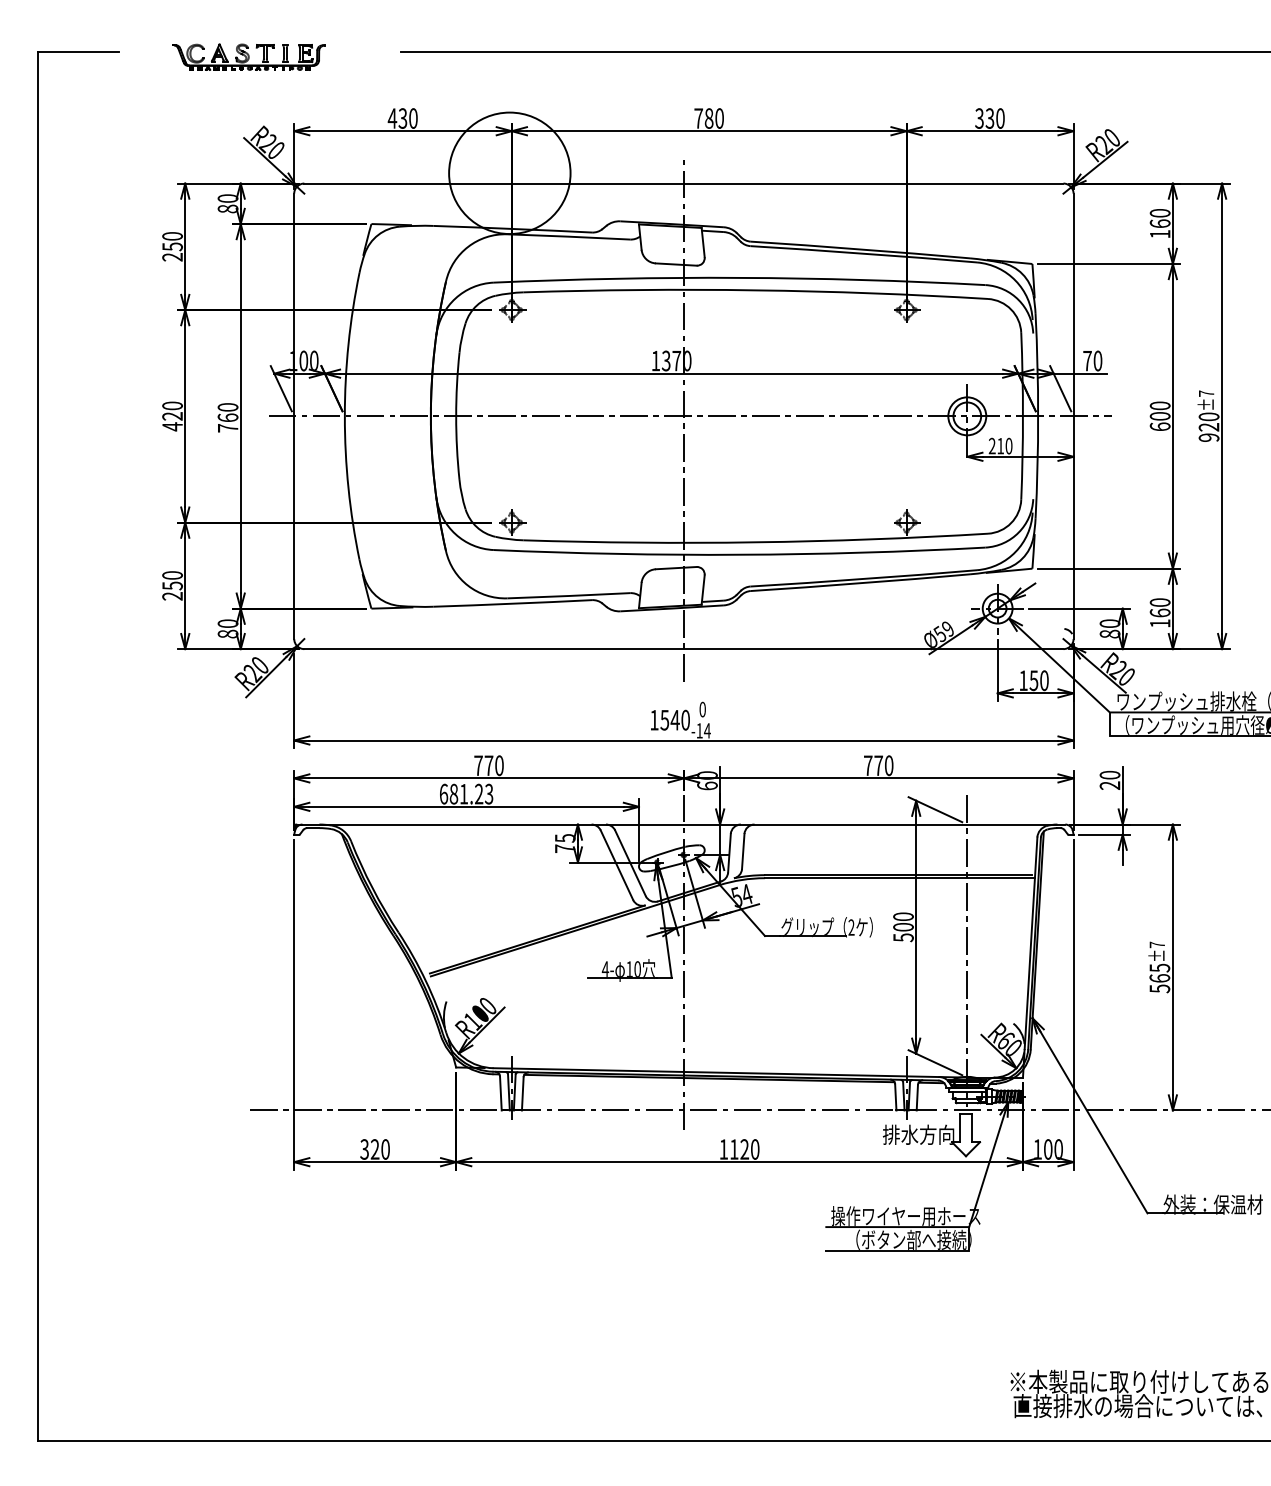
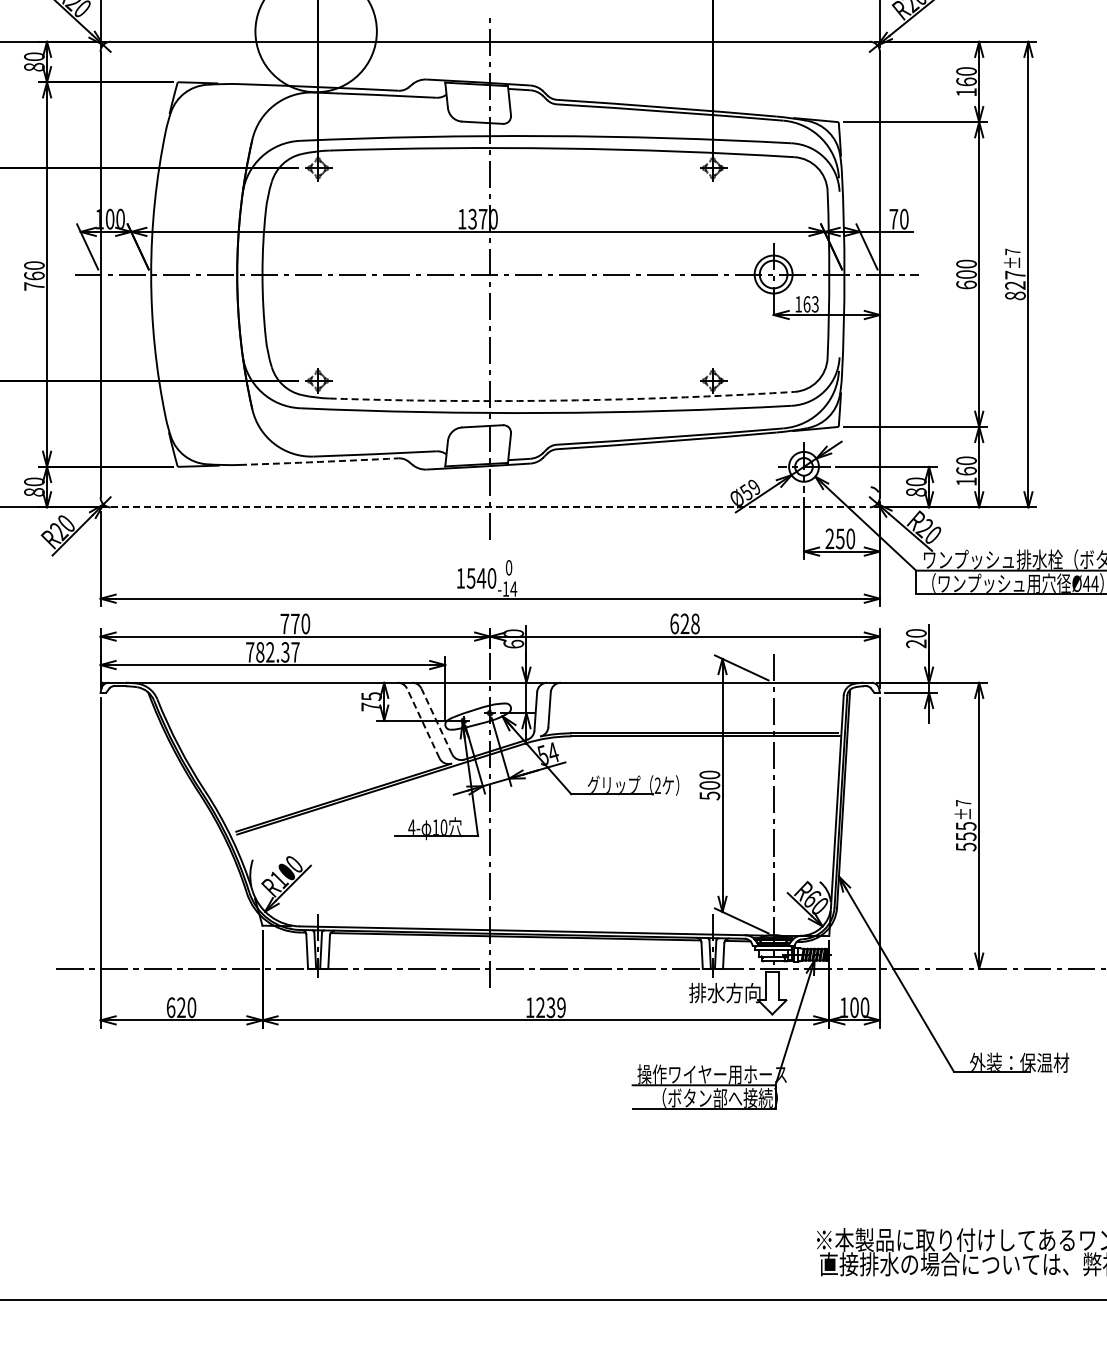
text: (1208, 426) -> (1014, 284), 920 -> 827
text: (1000, 445) -> (806, 303), 210 -> 163
arc: (755, 542) -> (561, 400), solid -> dashed
arc: (512, 603) -> (318, 461), solid -> dashed
line: (683, 649) -> (489, 507), solid -> dashed
text: (1023, 680) -> (829, 538), 150 -> 250
text: (878, 765) -> (684, 623), 770 -> 628
text: (466, 793) -> (272, 651), 681.23 -> 782.37
line: (630, 862) -> (436, 720), solid -> dashed
line: (616, 864) -> (422, 722), solid -> dashed
text: (1159, 978) -> (965, 836), 565 -> 555
text: (364, 1149) -> (170, 1007), 320 -> 620
text: (744, 1149) -> (550, 1007), 1120 -> 1239

